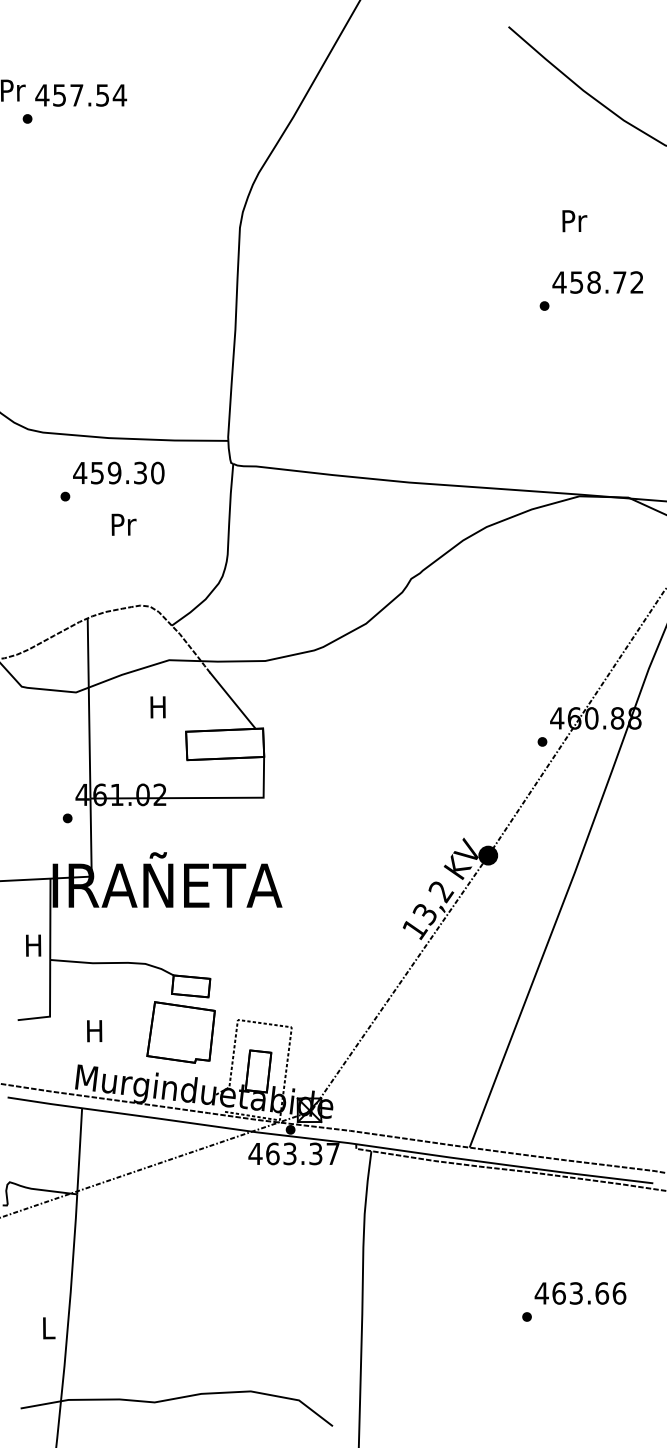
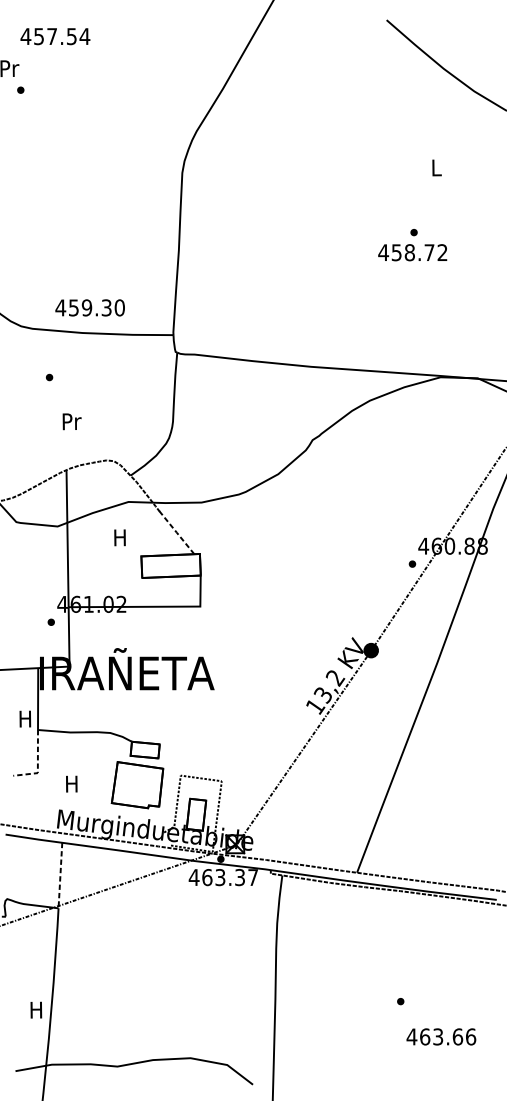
text: (81, 95) -> (55, 36), moved
text: (574, 221) -> (436, 168), Pr -> L
text: (597, 282) -> (412, 252), moved
text: (118, 472) -> (89, 307), moved
text: (123, 524) -> (71, 421), moved
line: (232, 700) -> (176, 532), solid -> dashed
line: (50, 1005) -> (38, 764), solid -> dashed
line: (79, 1152) -> (60, 876), solid -> dashed
text: (580, 1293) -> (441, 1036), moved
text: (47, 1328) -> (35, 1010), L -> H

